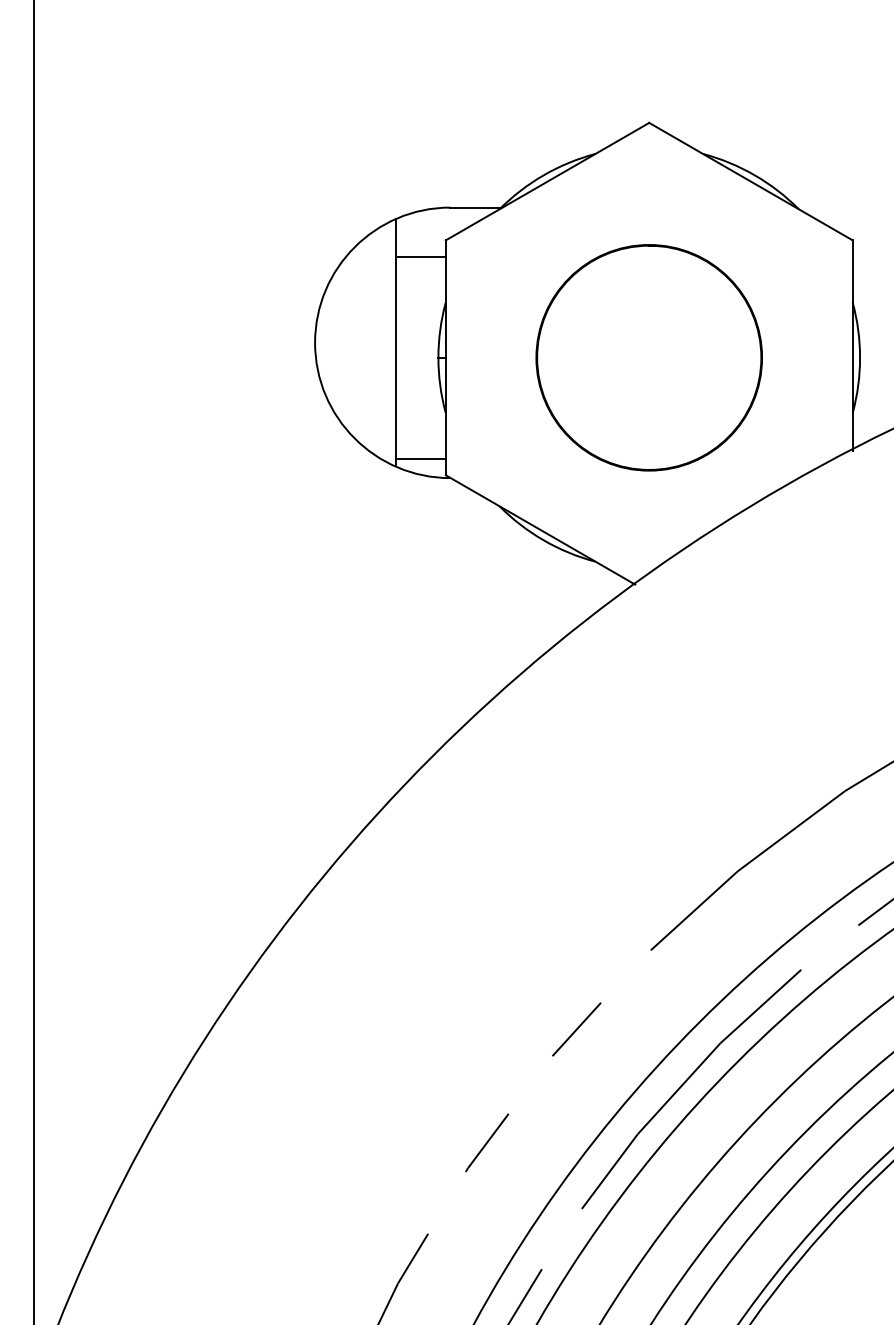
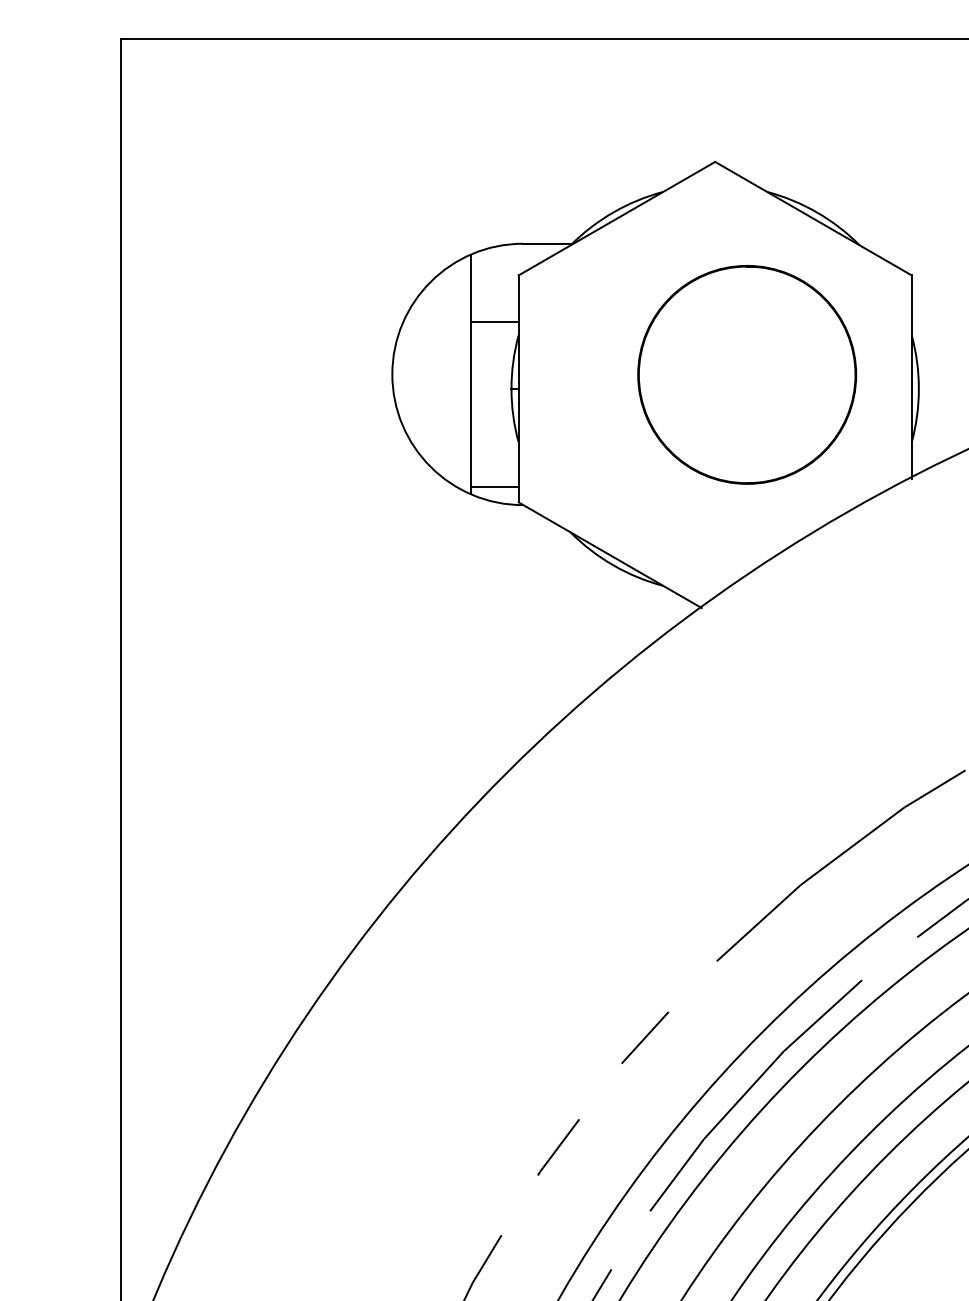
line: (420, 257) -> (494, 322), moved
circle: (649, 357) -> (747, 374), moved

